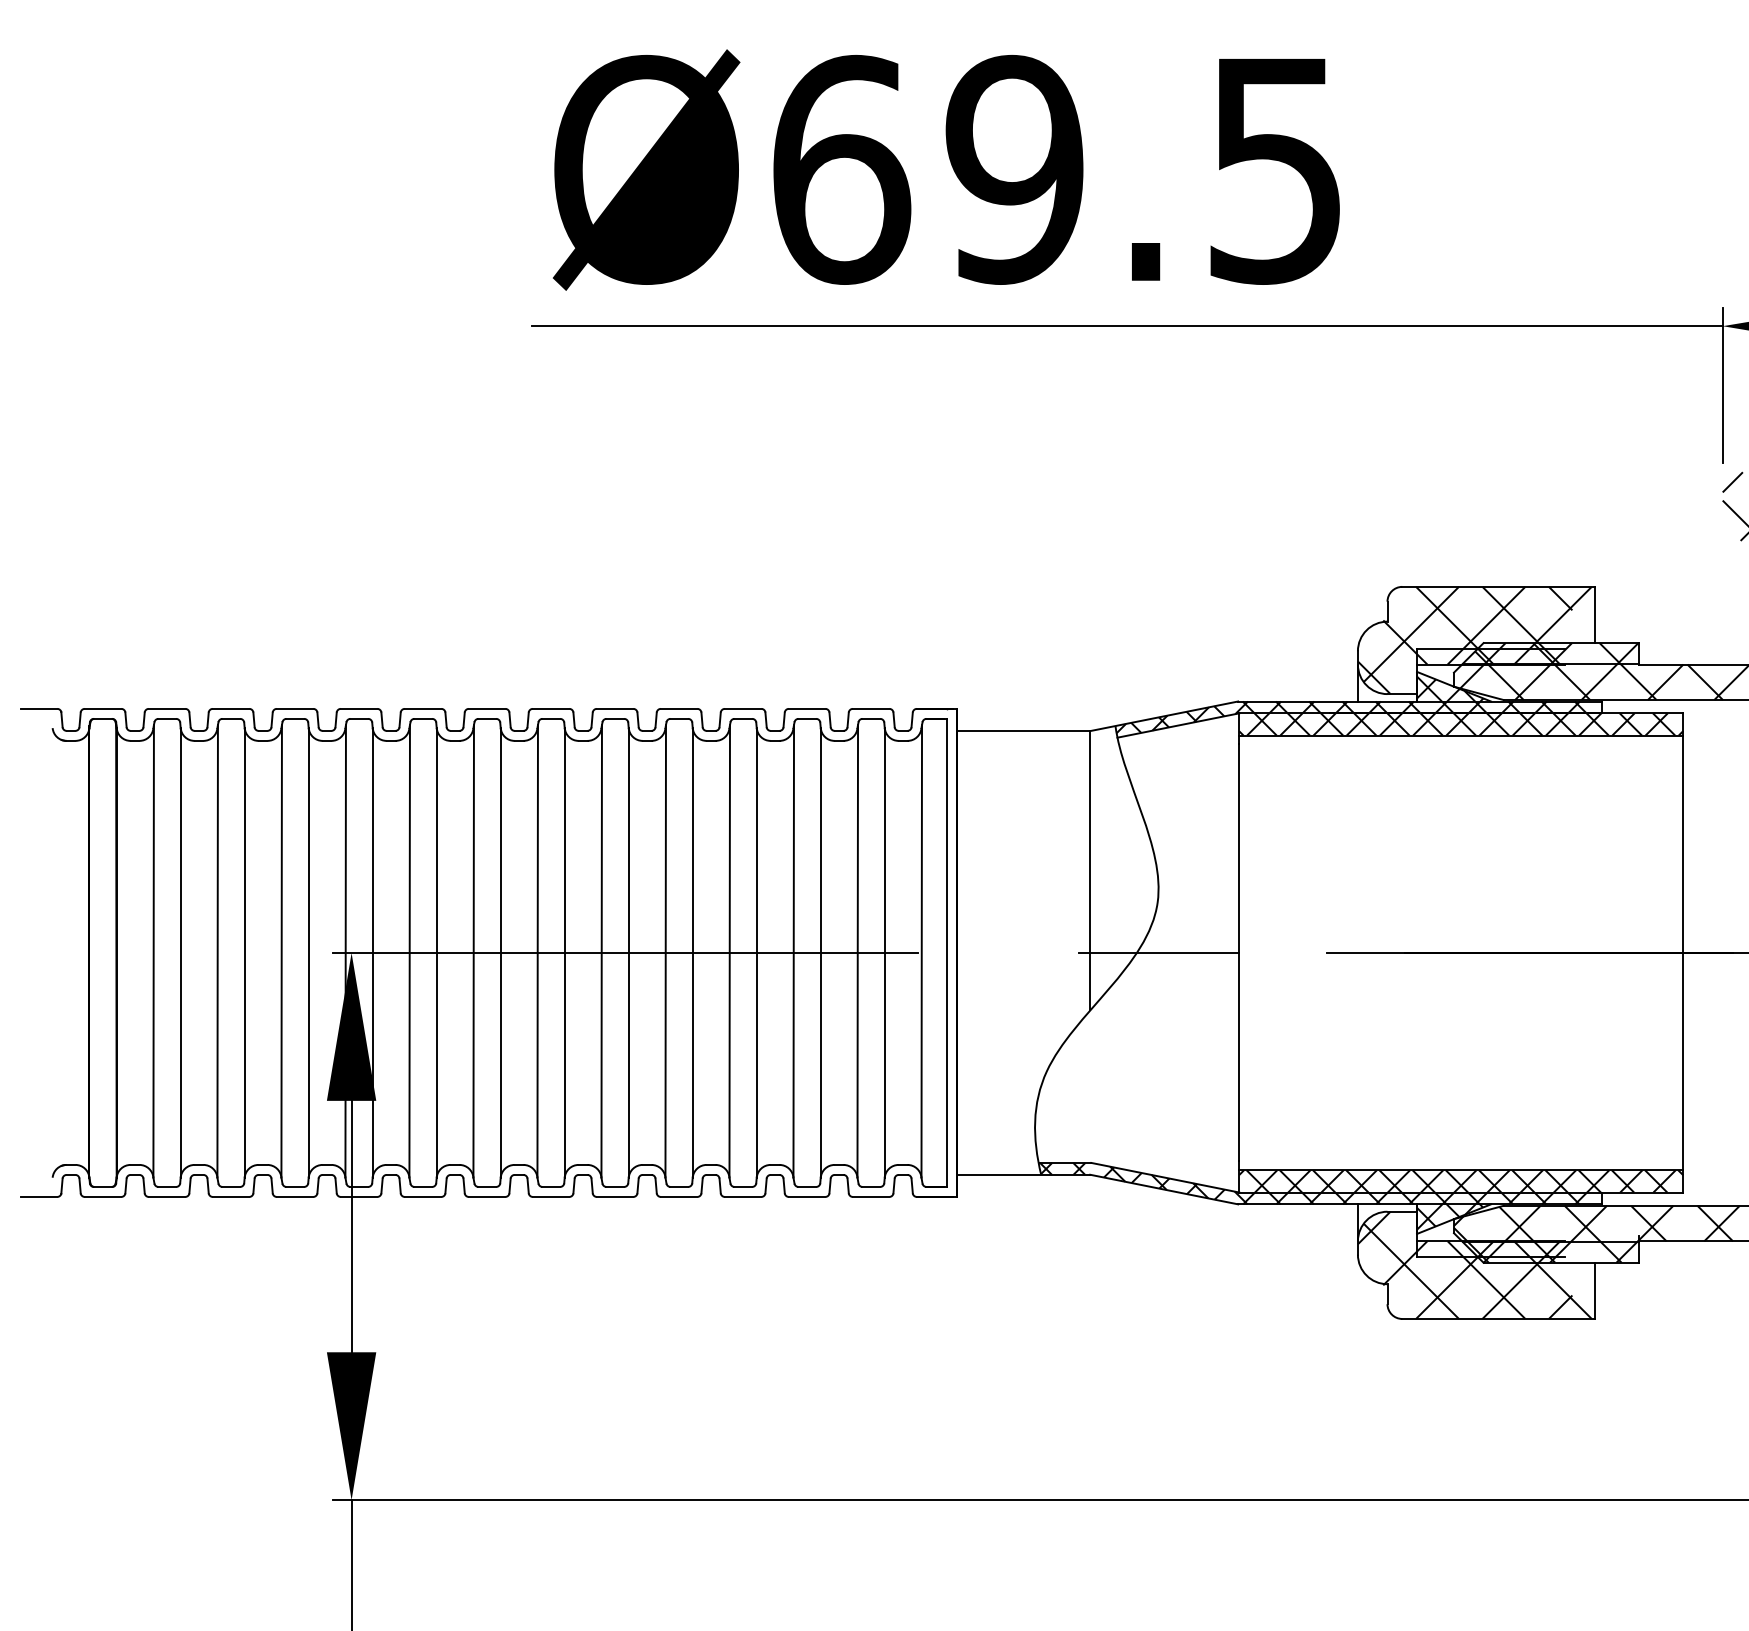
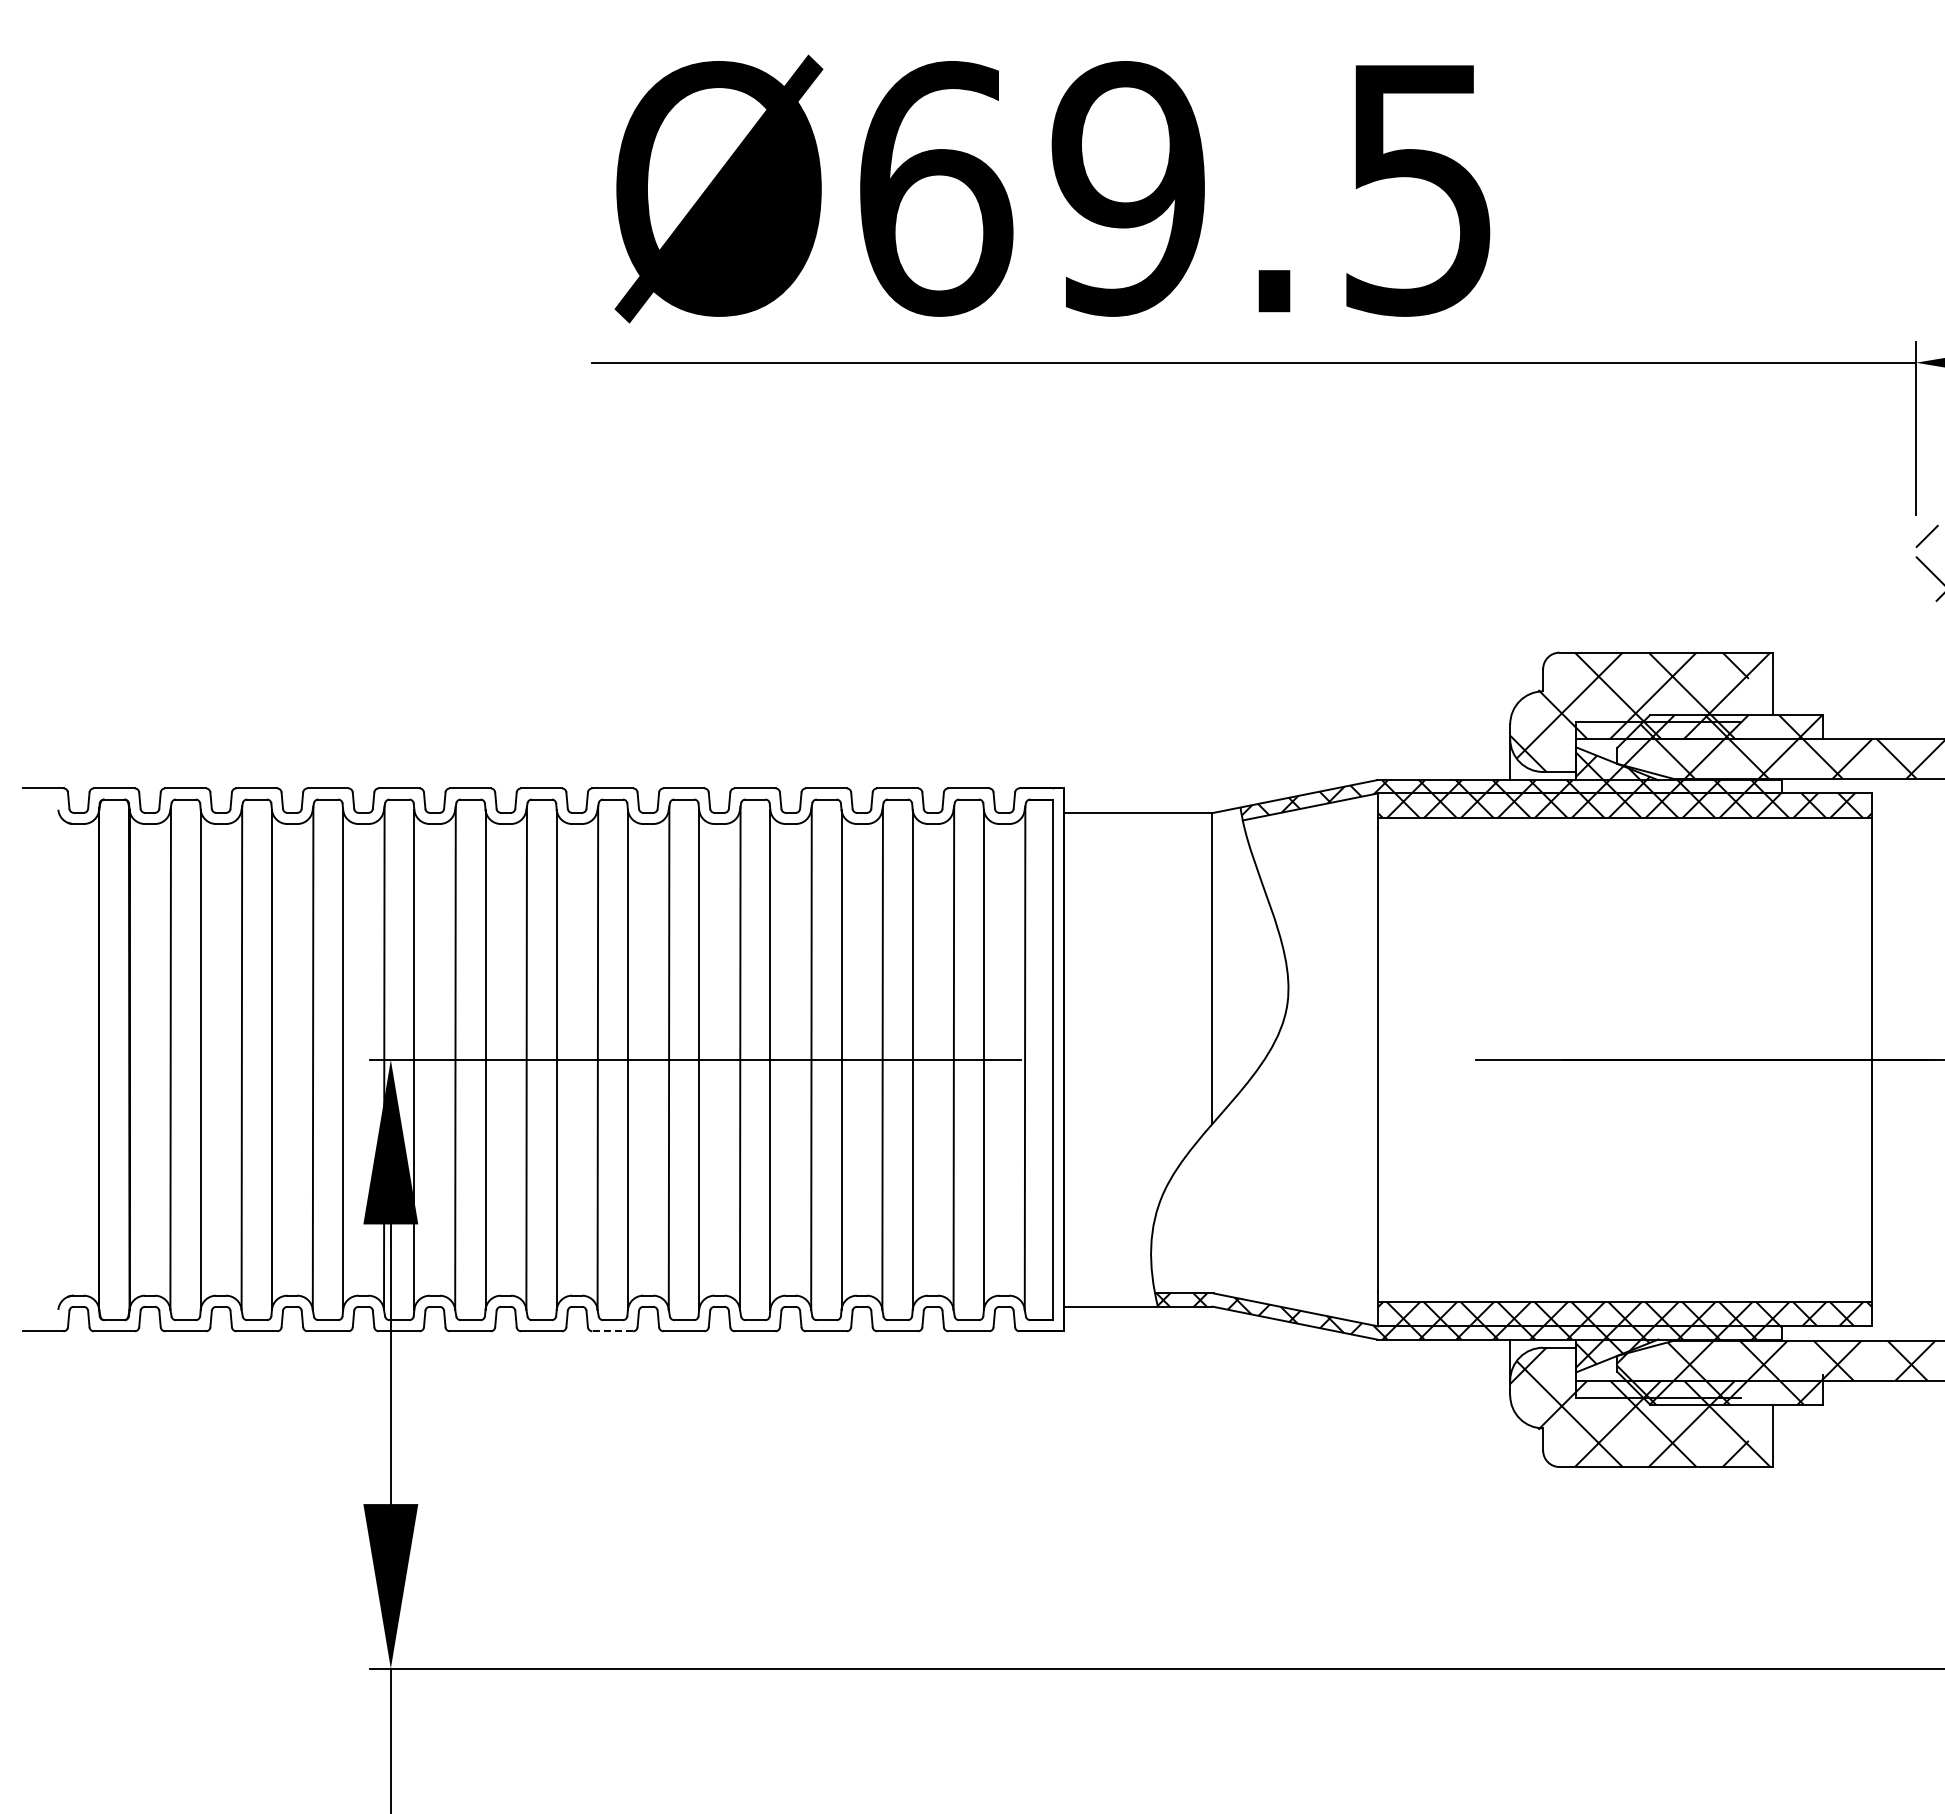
line: (1158, 952) -> (1288, 1059), removed
line: (550, 1197) -> (612, 1331), solid -> dashed

